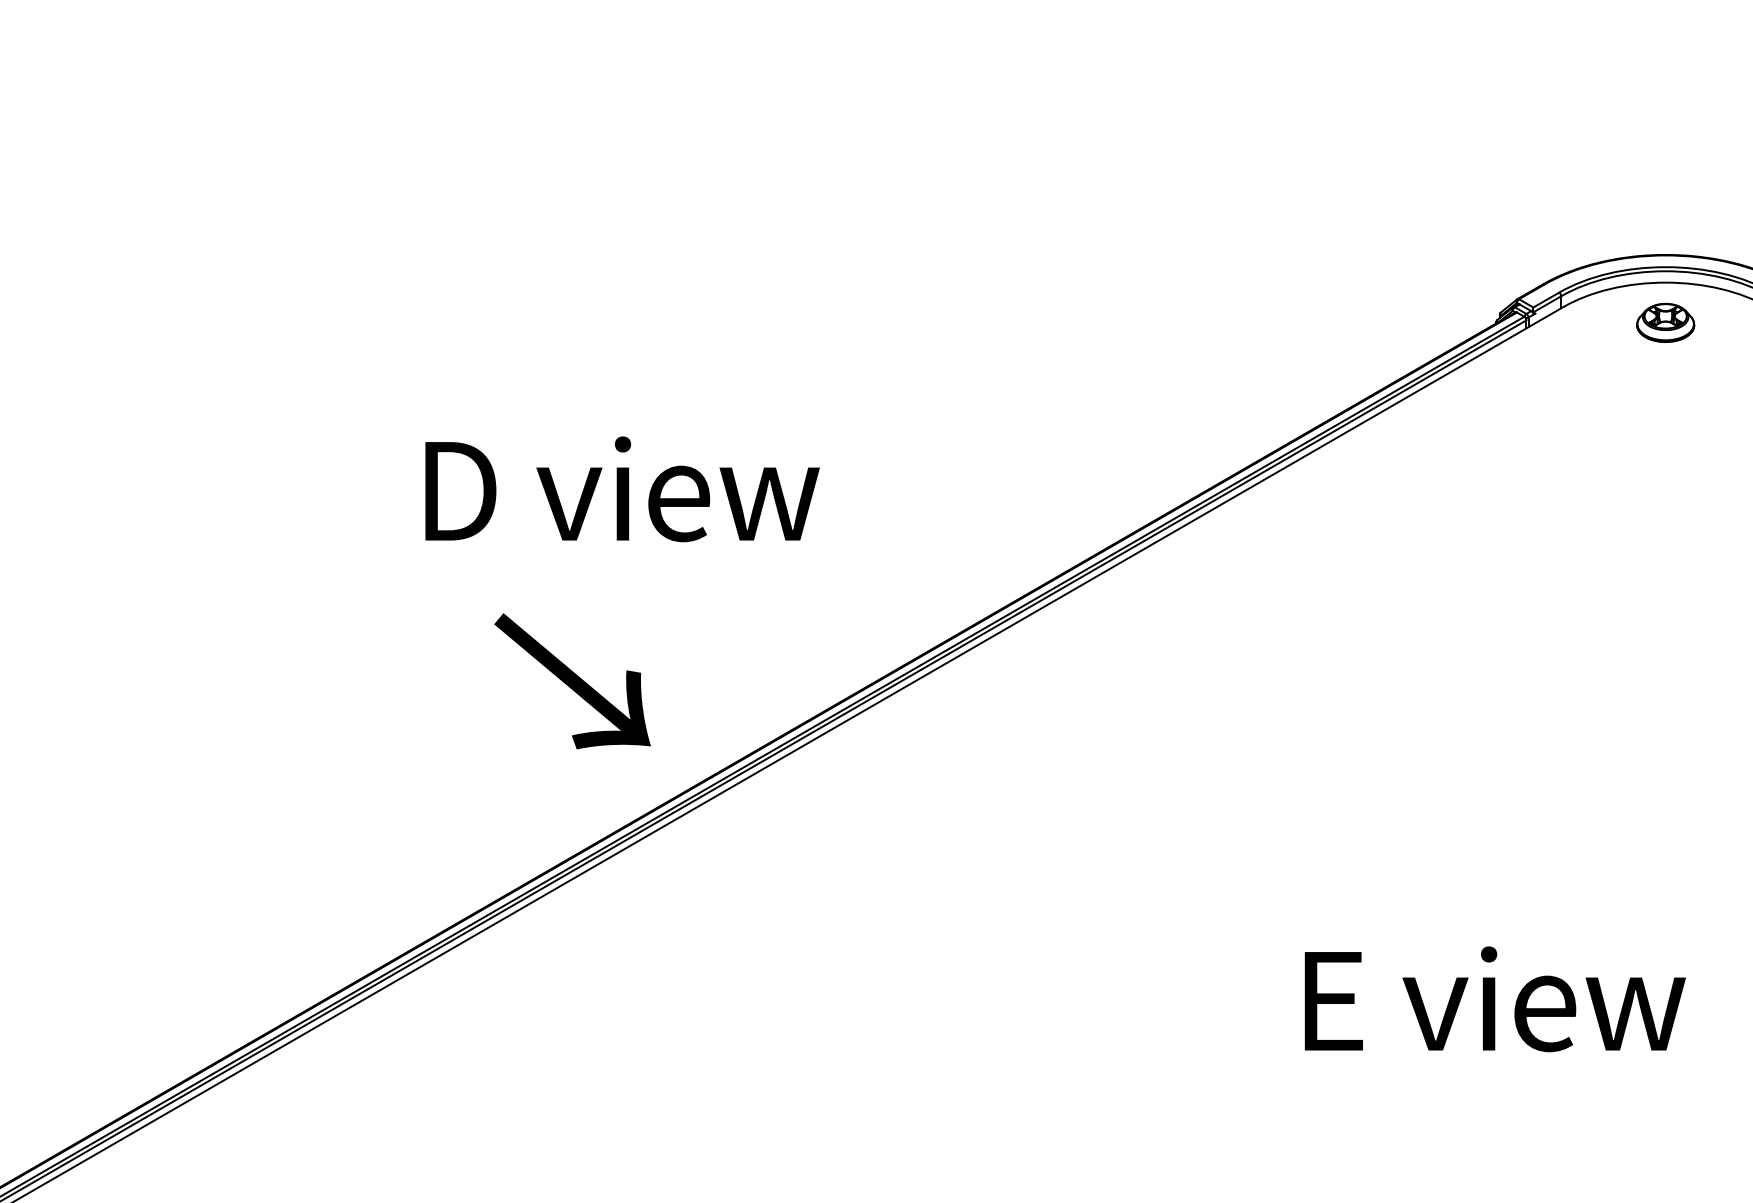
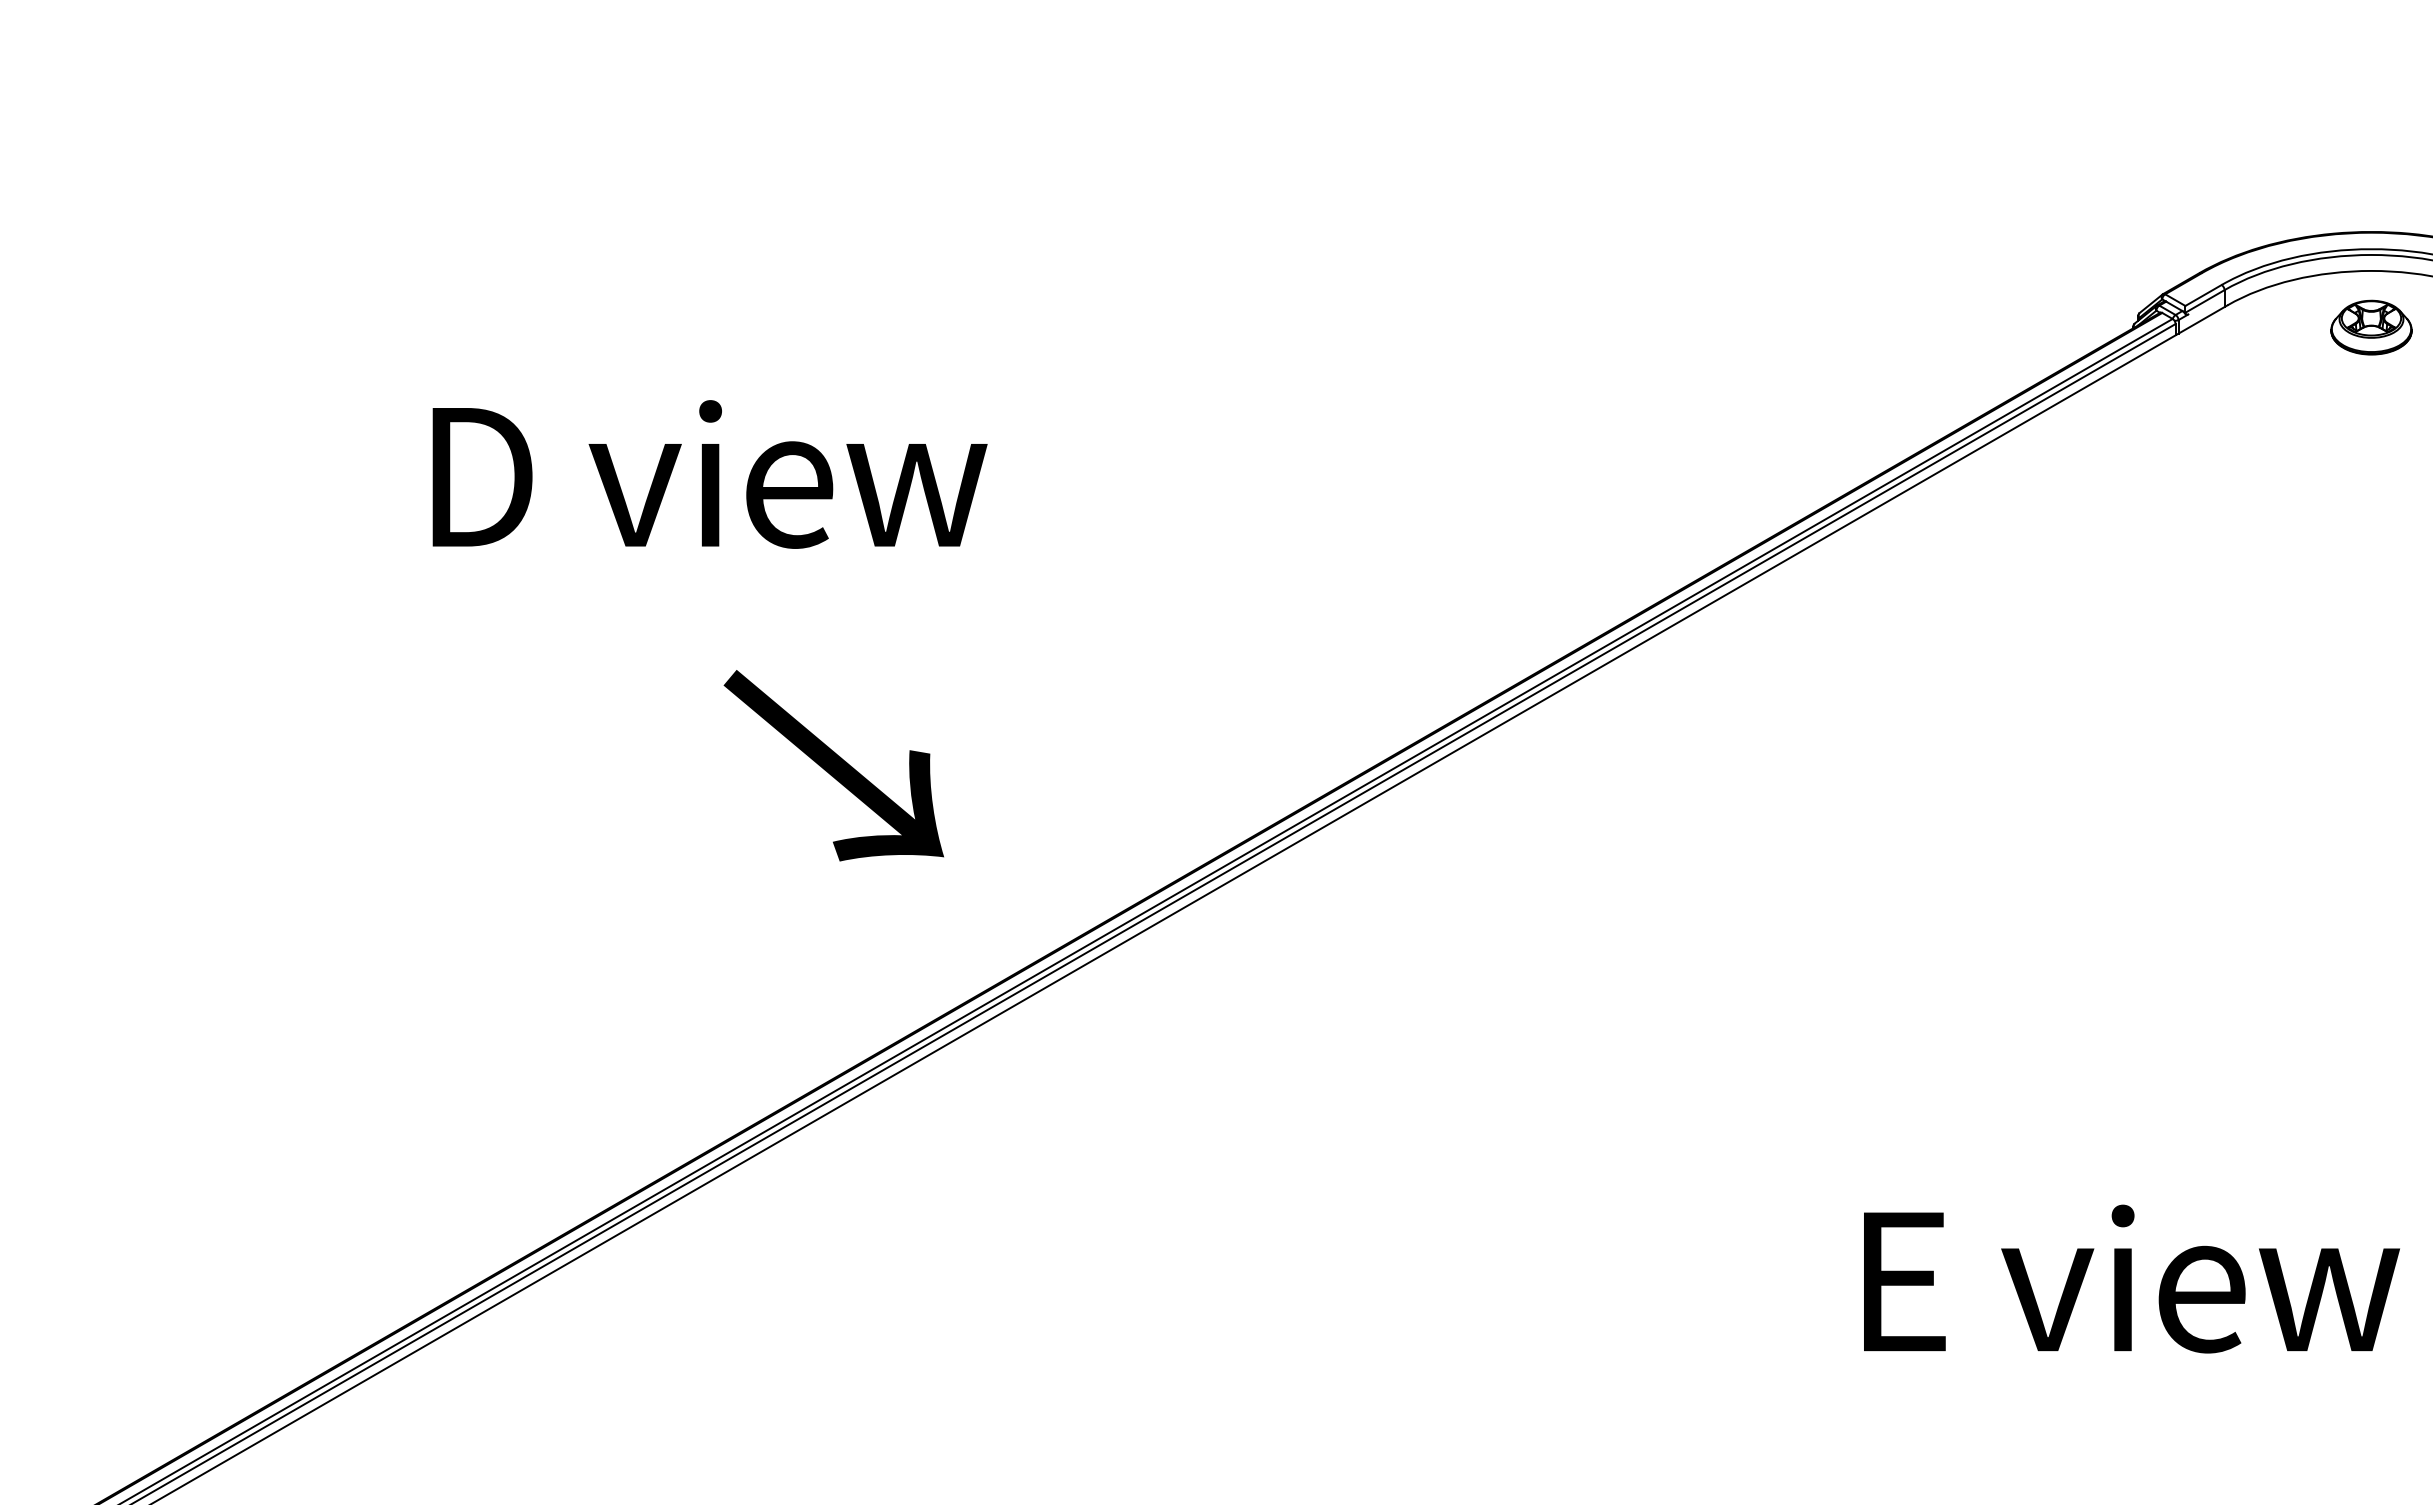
text: (622, 489) -> (709, 474), moved
text: (572, 681) -> (833, 765), moved

